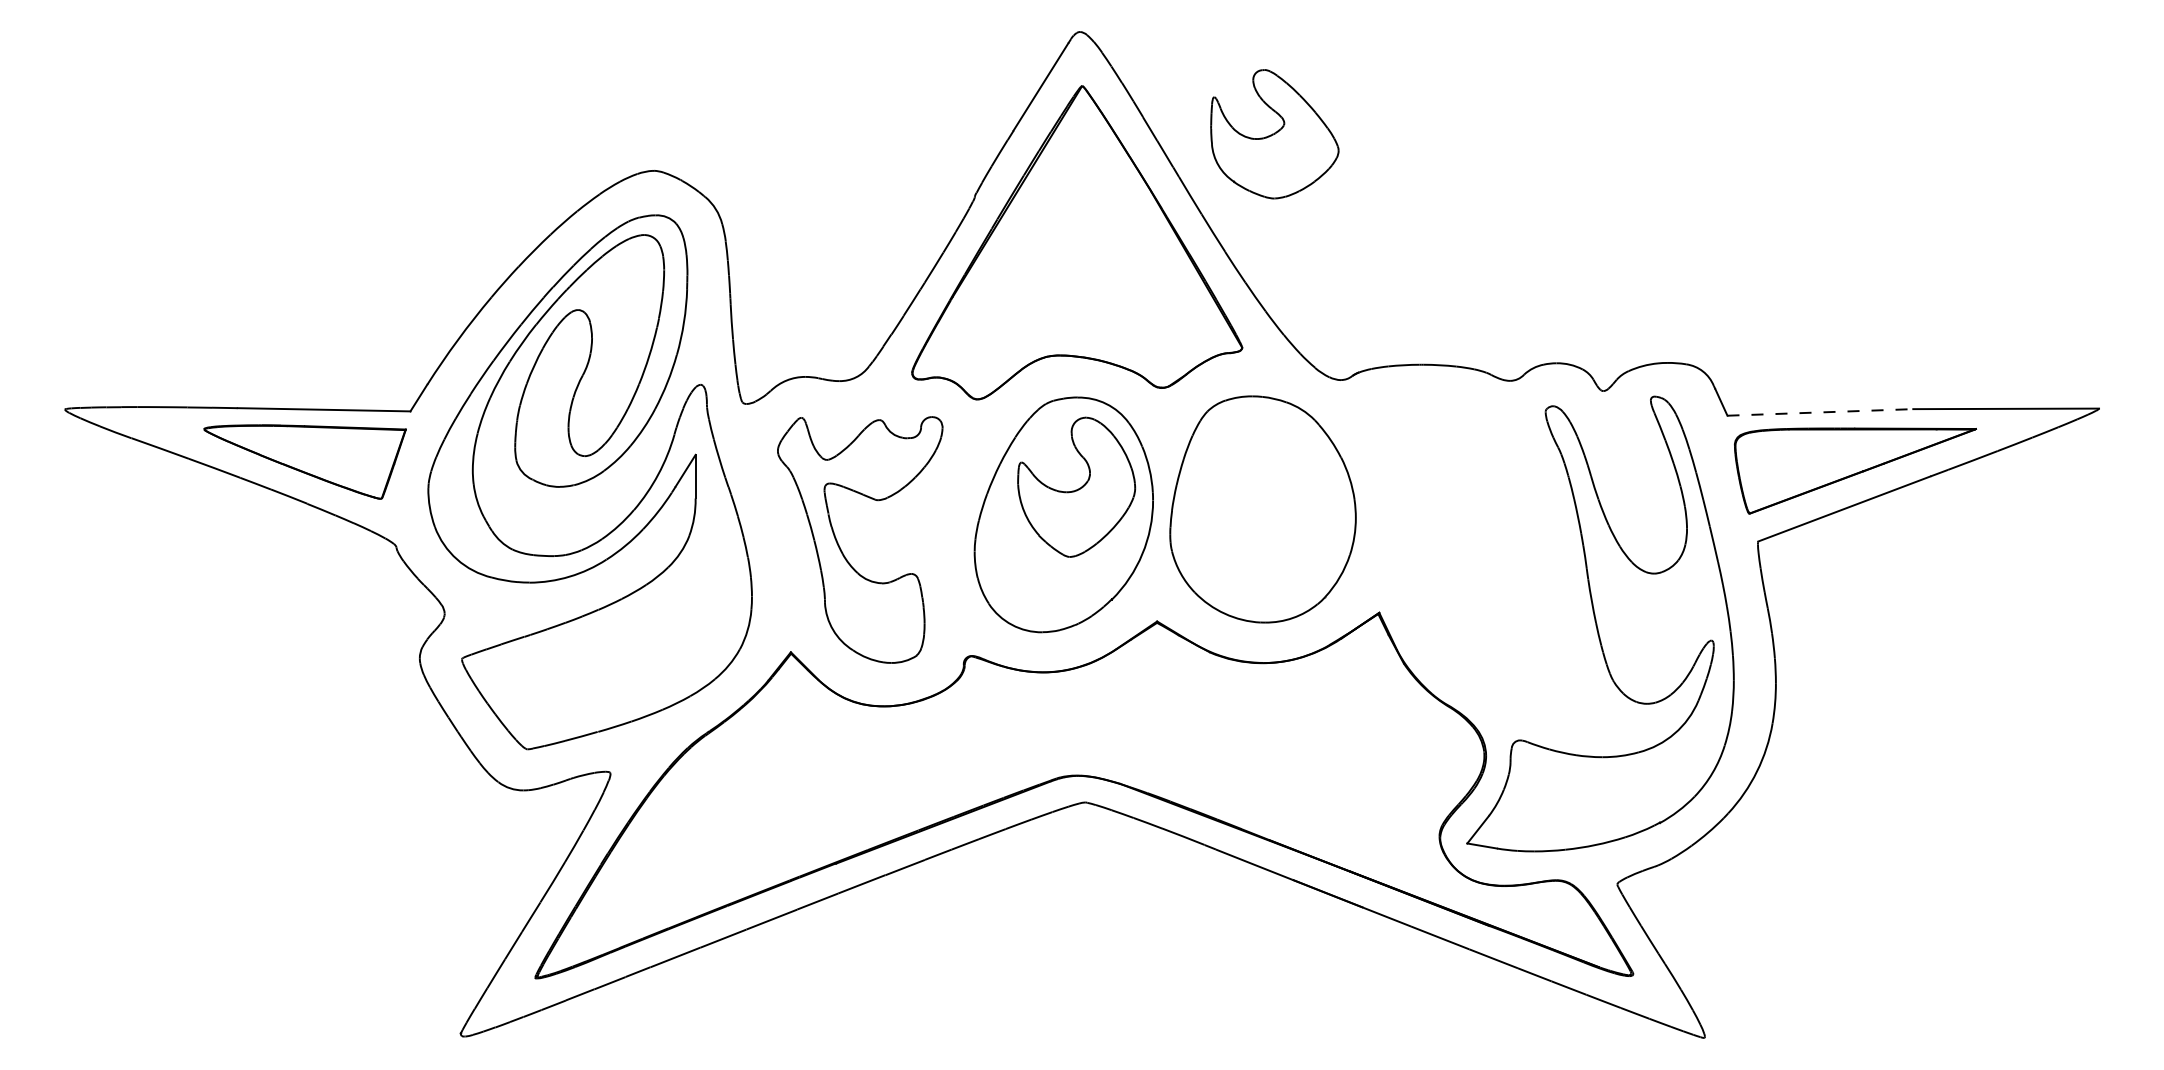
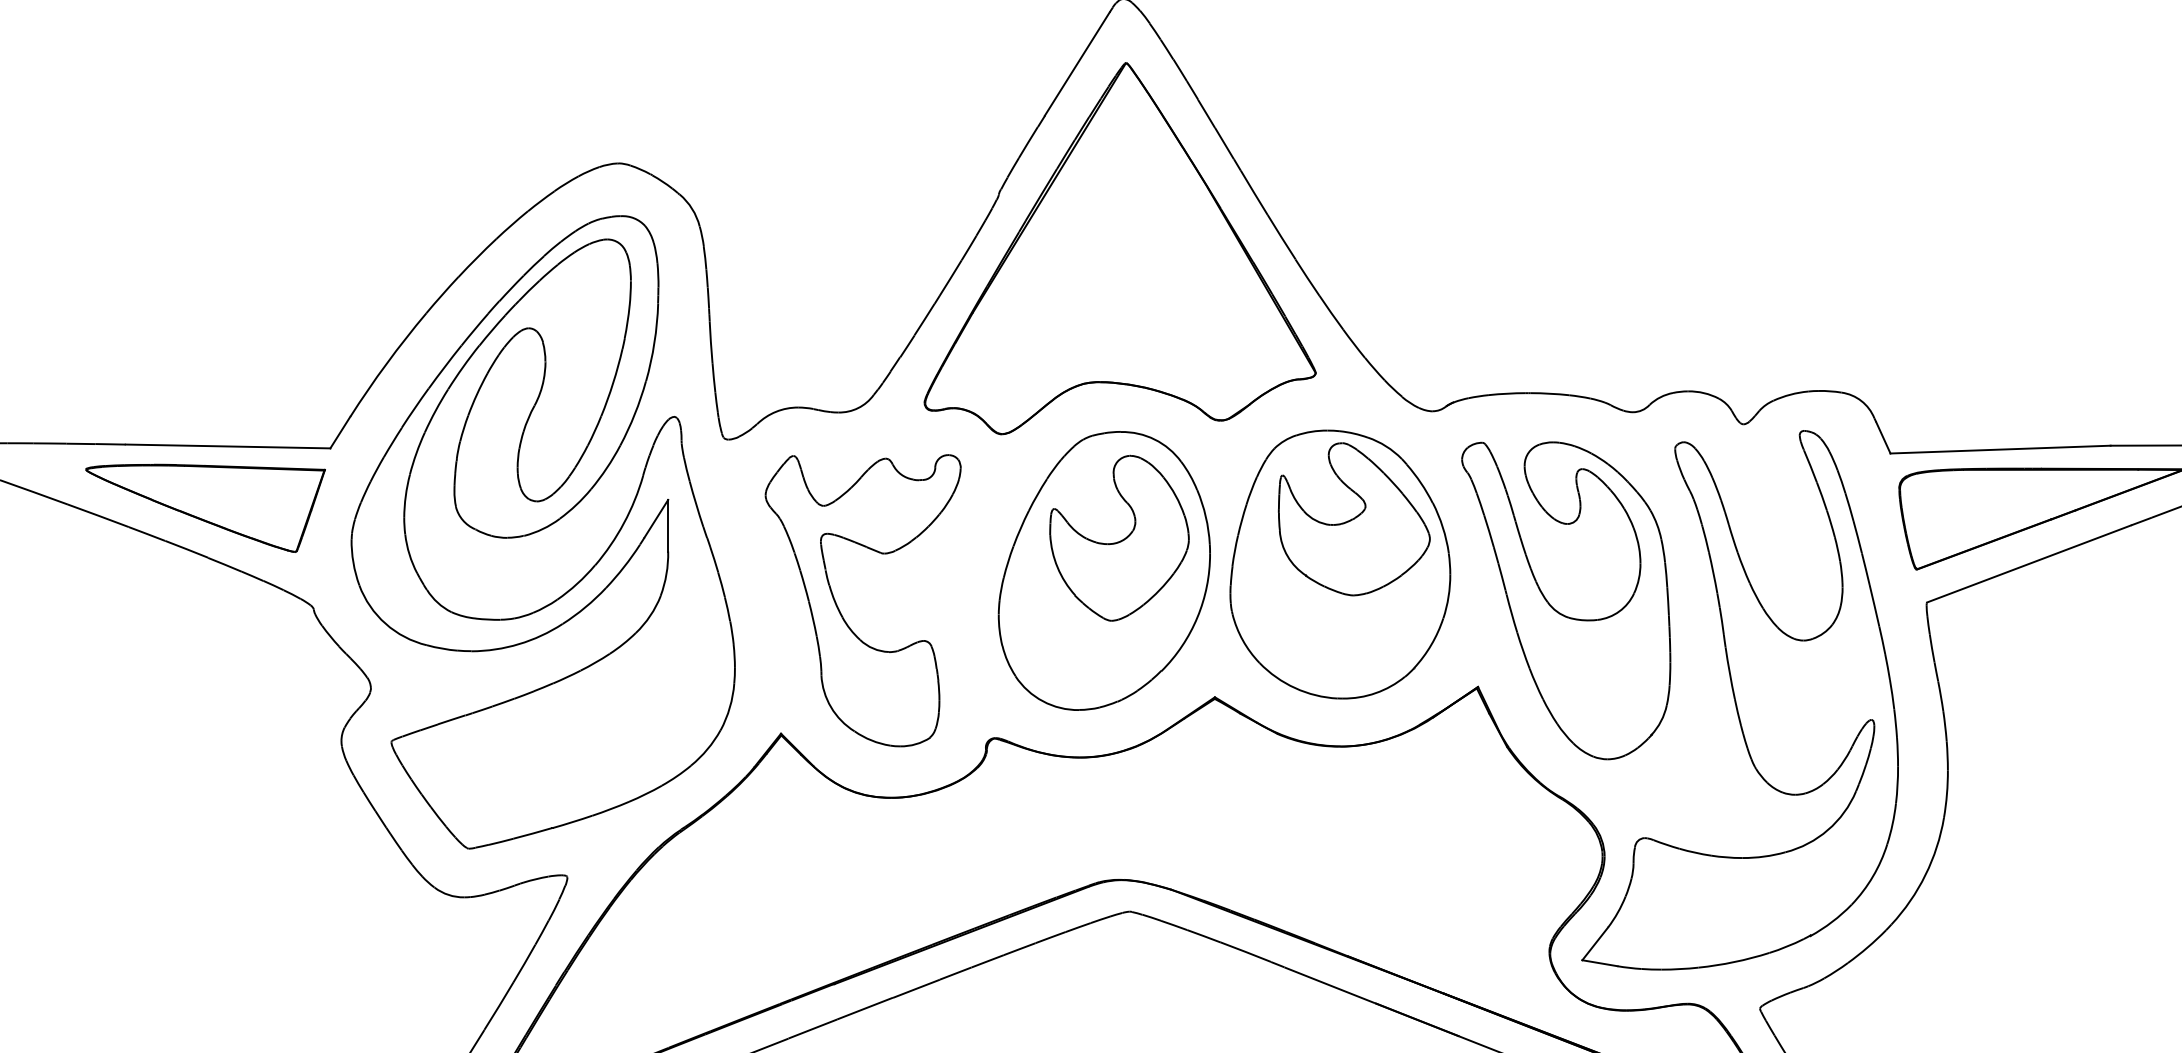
part: (1274, 134) -> (1353, 519), moved
line: (1820, 412) -> (2000, 449), dashed -> solid
part: (1448, 549) -> (1560, 611), added

